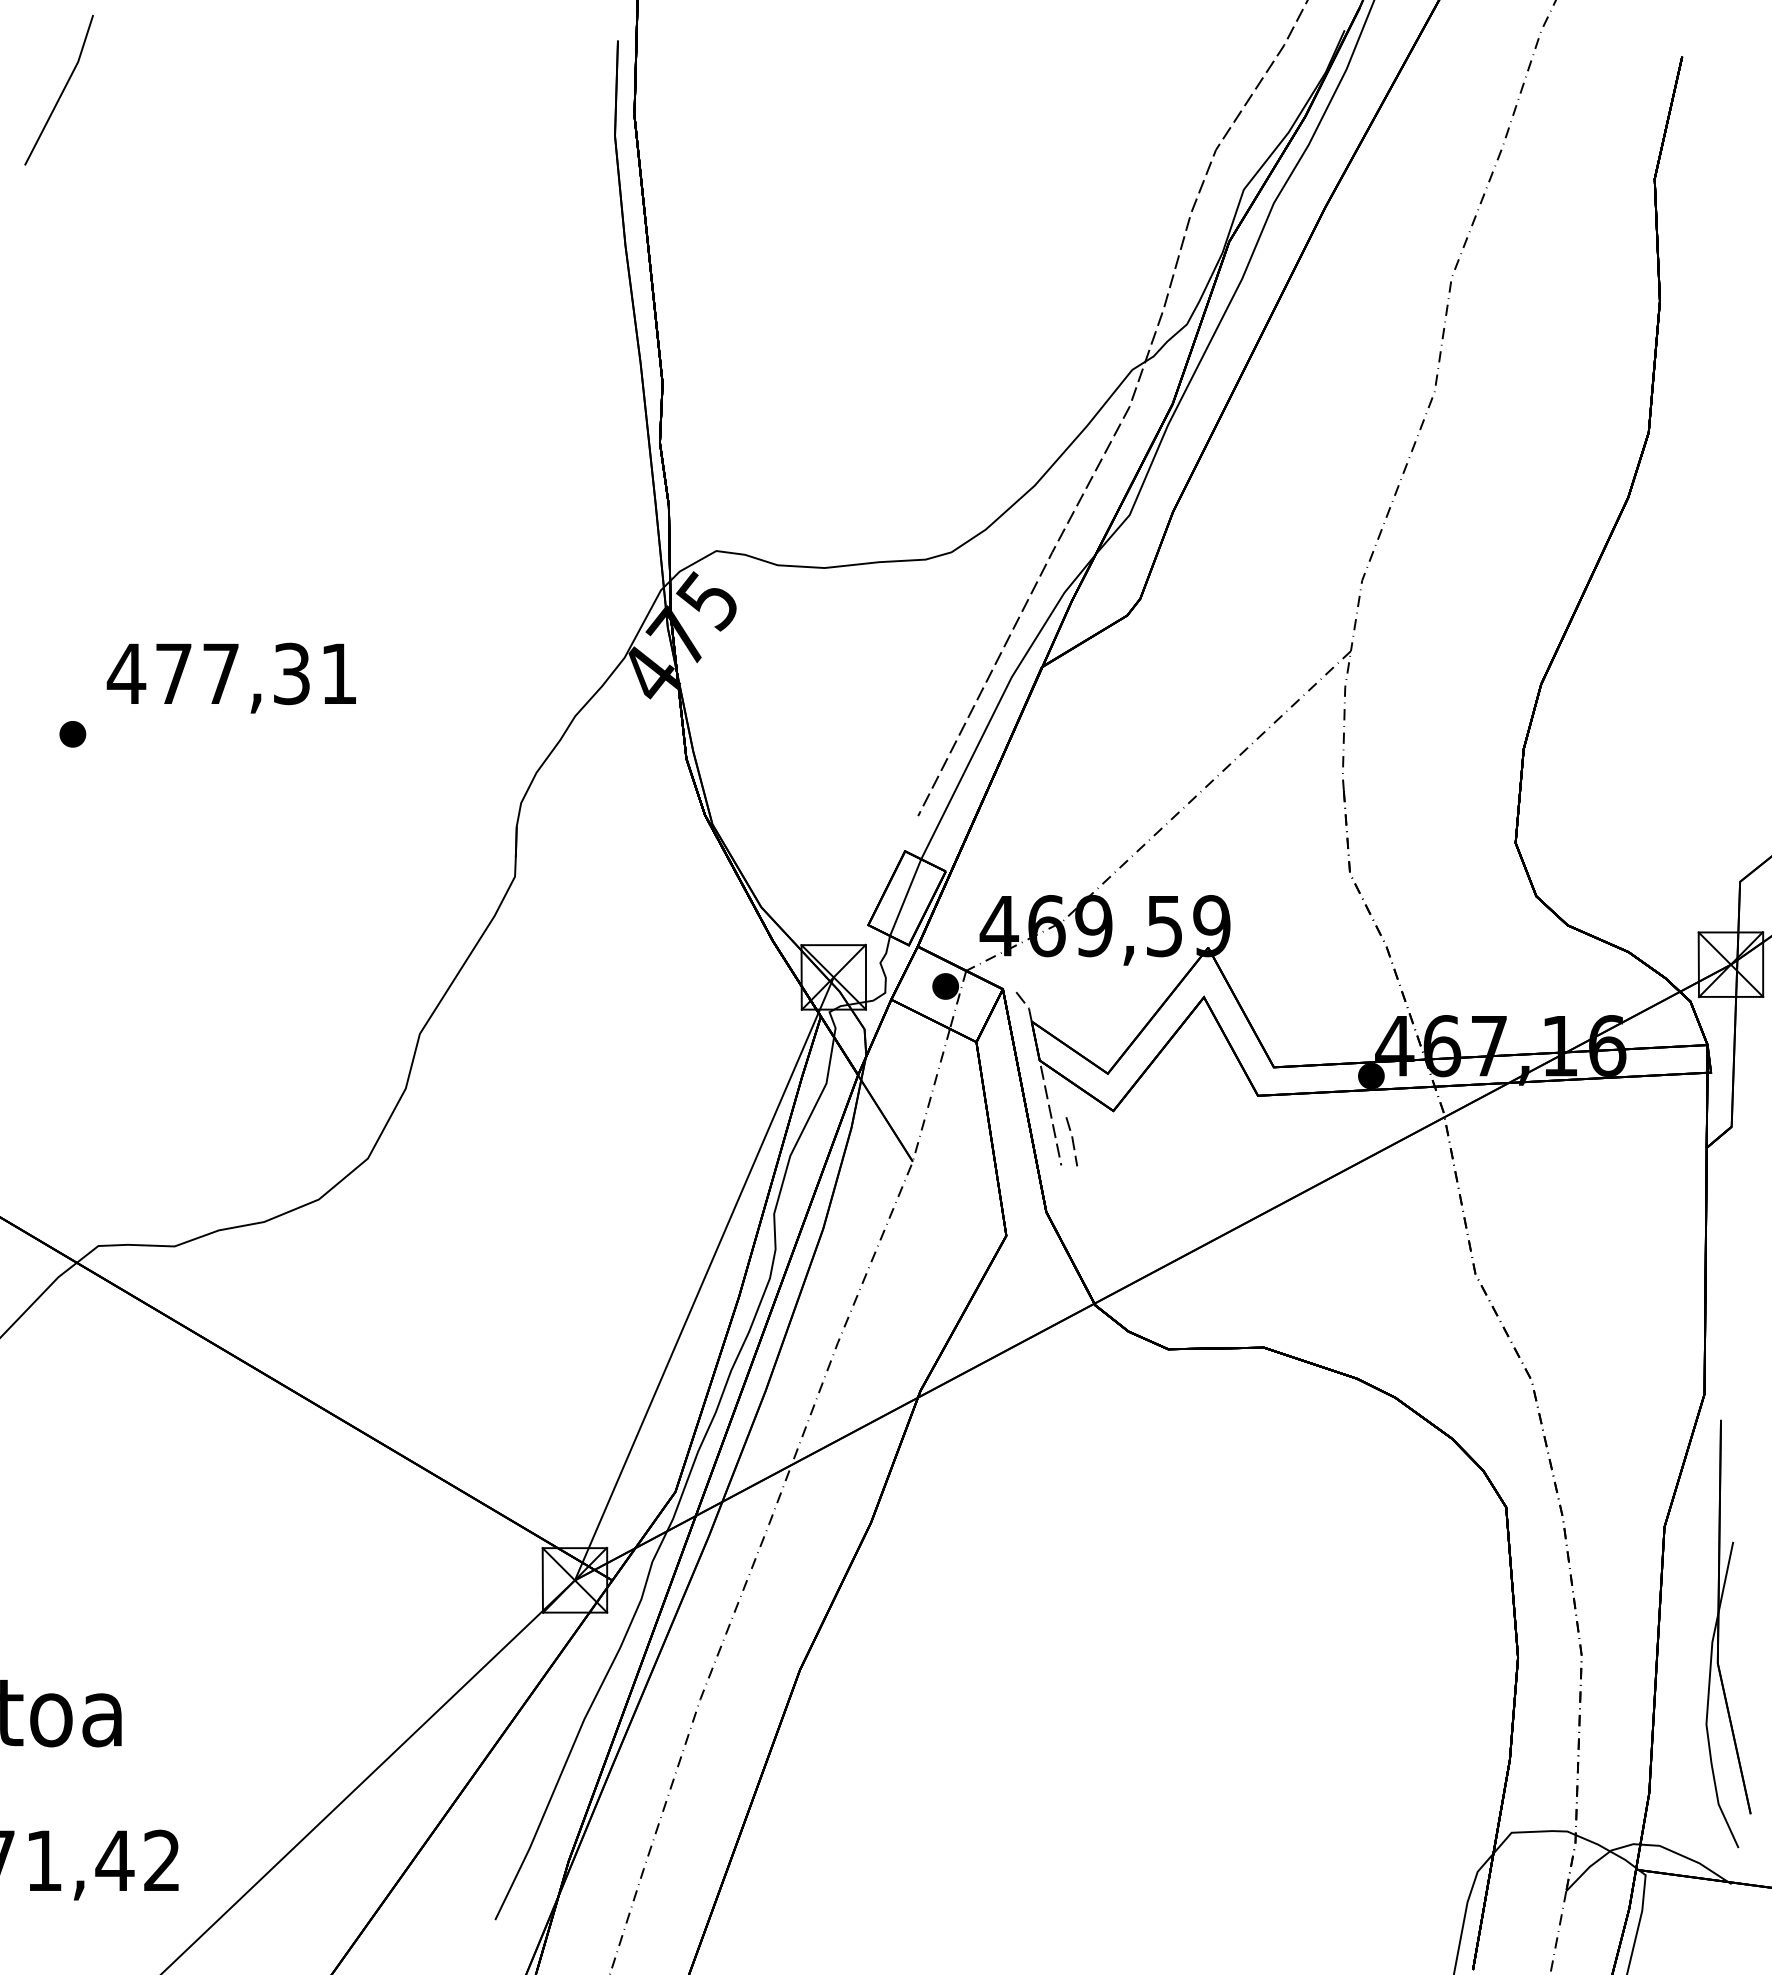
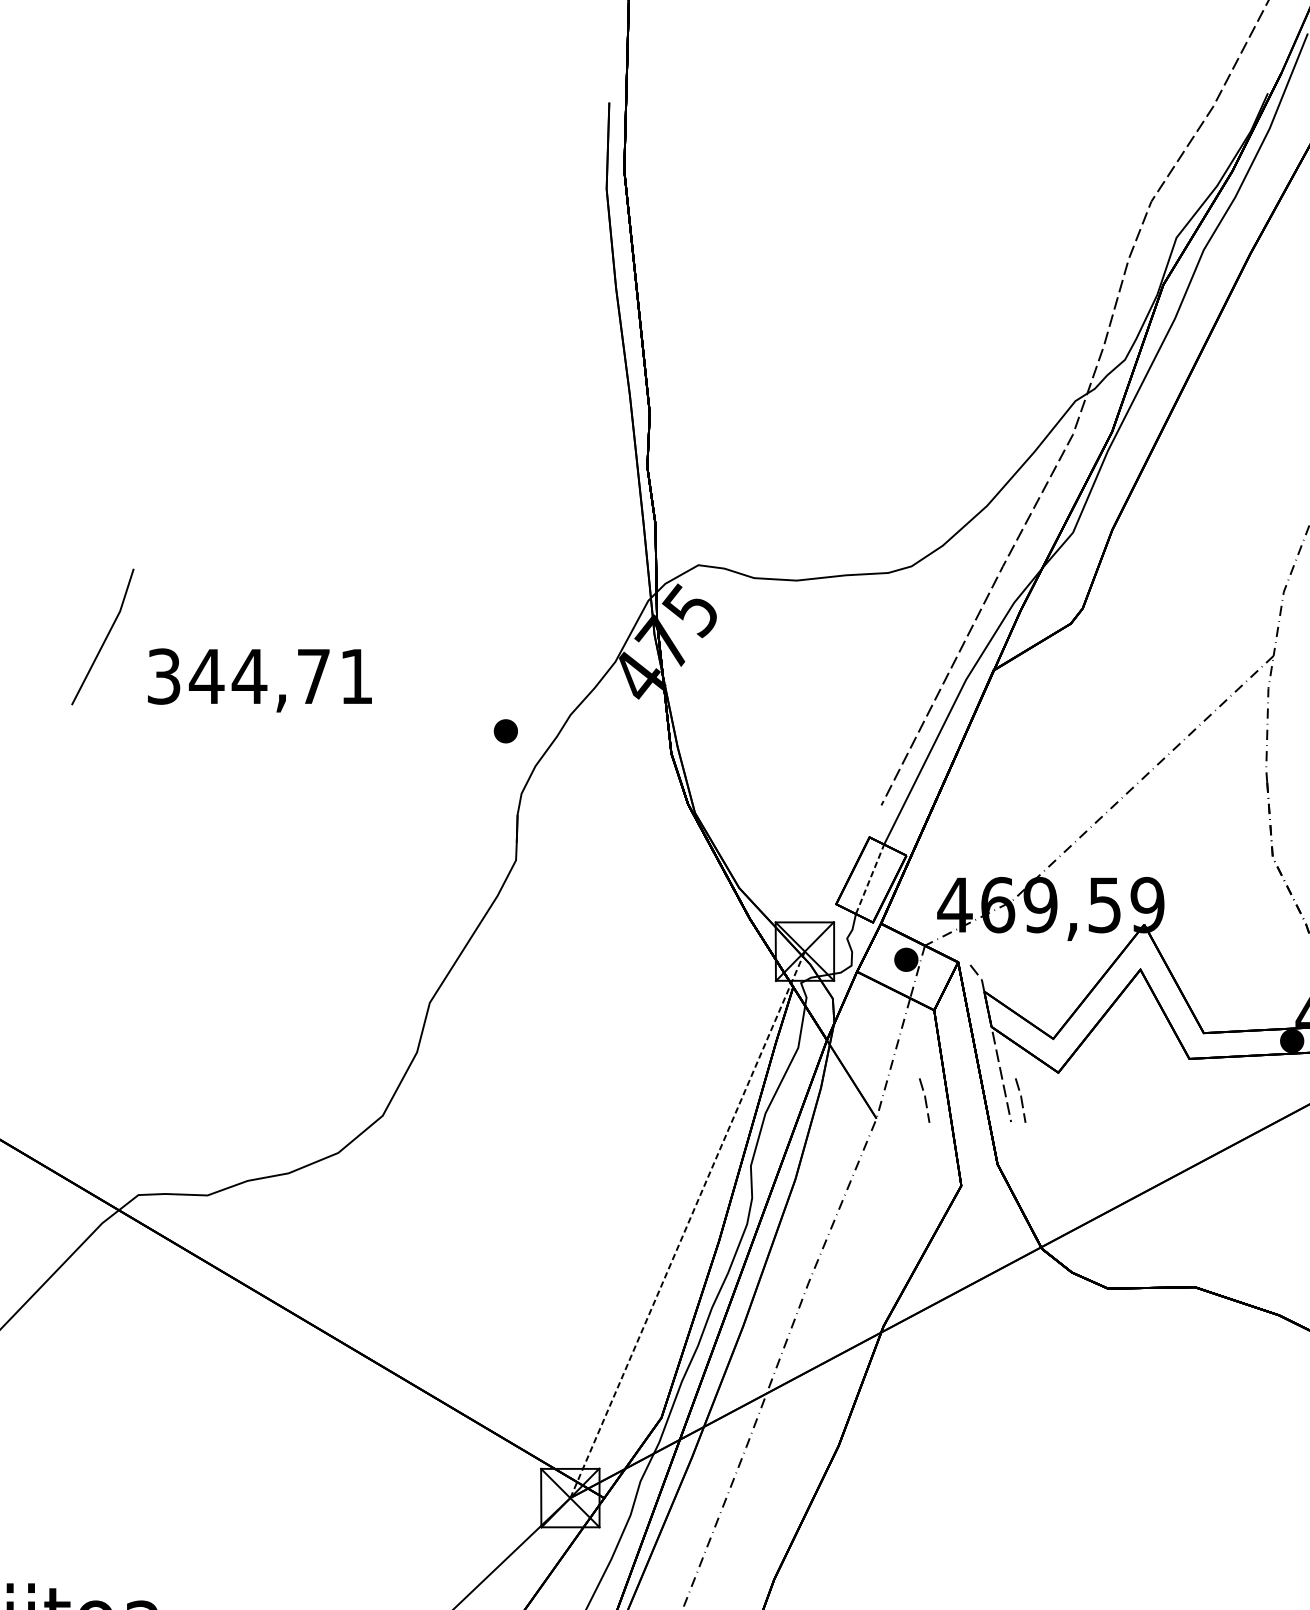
line: (61, 91) -> (105, 638), moved
text: (207, 673) -> (237, 676), 477,31 -> 344,71
part: (72, 734) -> (505, 731), moved
line: (905, 897) -> (869, 879), solid -> dashed
line: (966, 1141) -> (925, 1100), added
line: (704, 1278) -> (687, 1224), solid -> dashed

